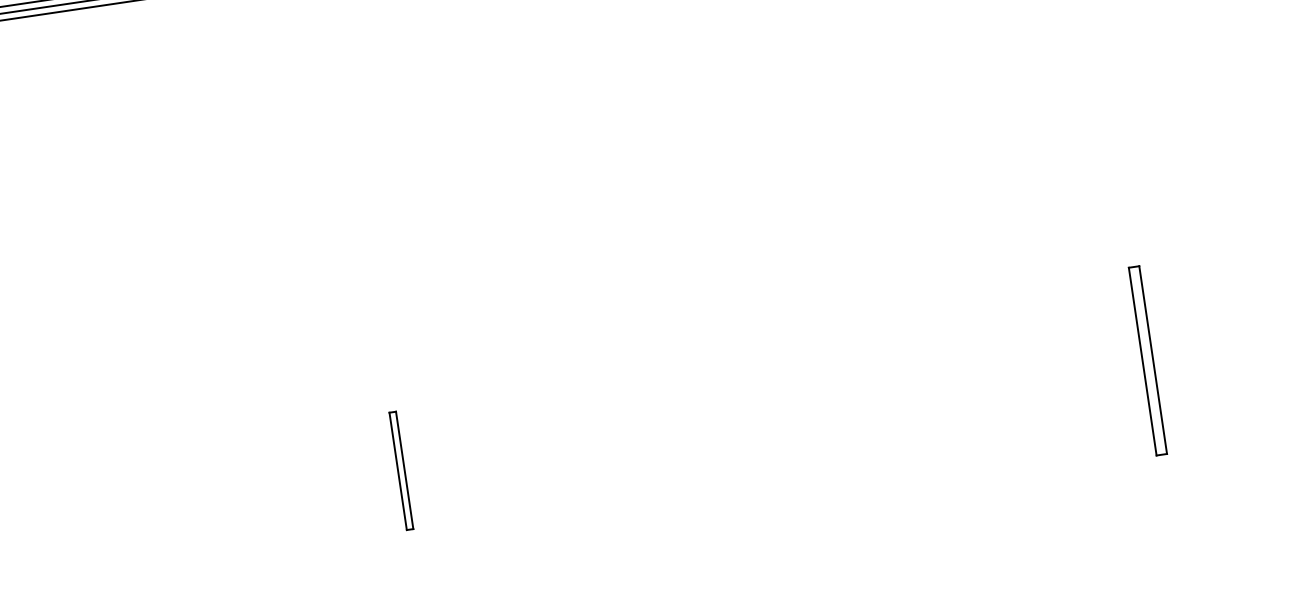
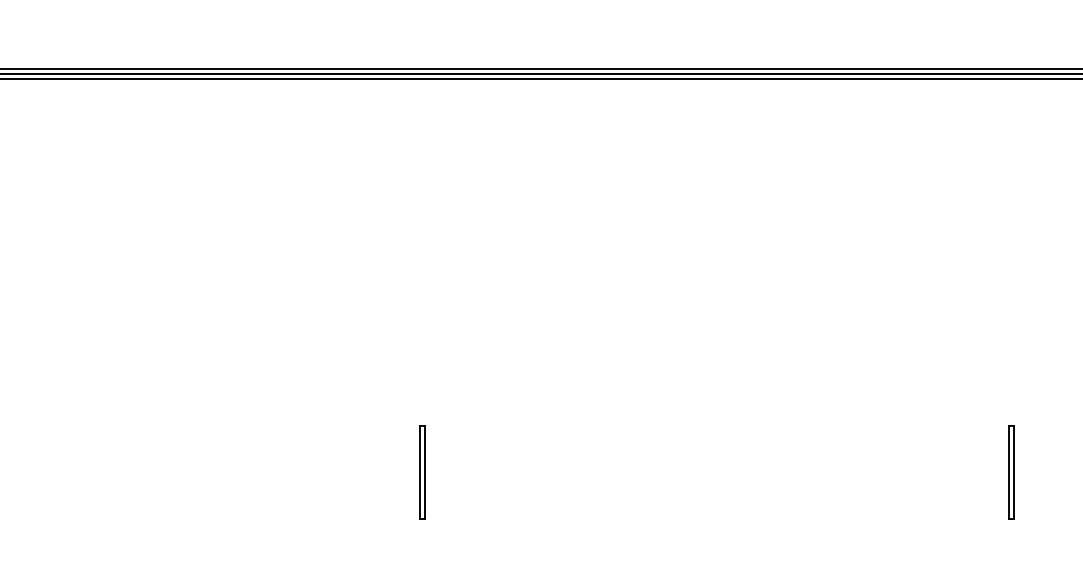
part: (1147, 360) -> (1011, 472), size x0.62

